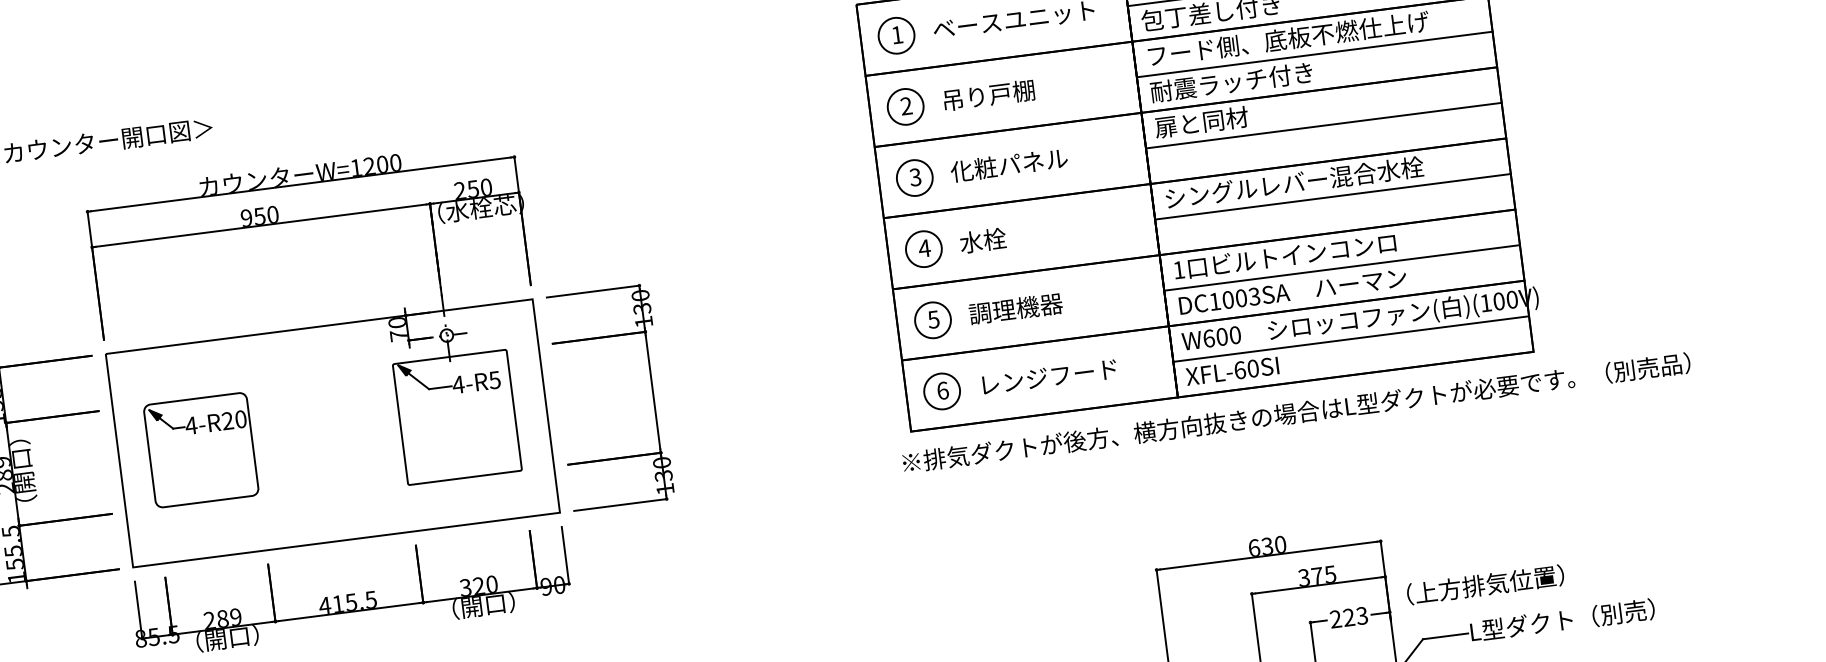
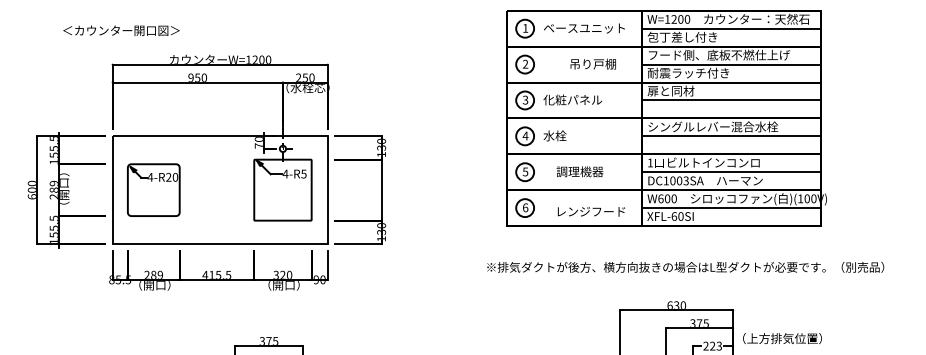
text: (987, 94) -> (592, 63), moved
text: (1014, 308) -> (579, 171), moved
text: (1049, 376) -> (591, 211), moved
text: (1296, 413) -> (685, 267), moved

